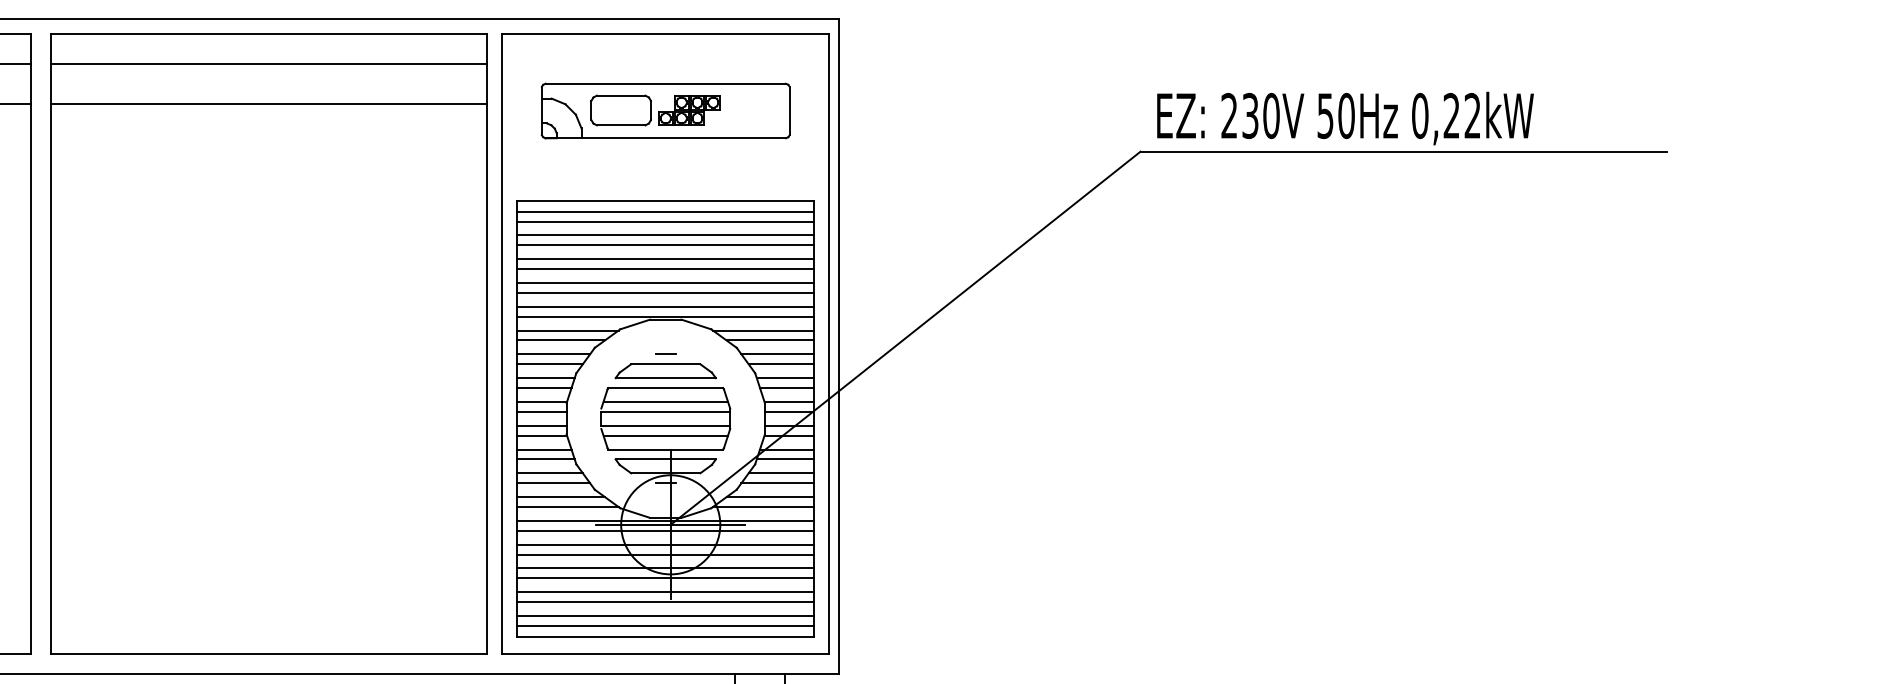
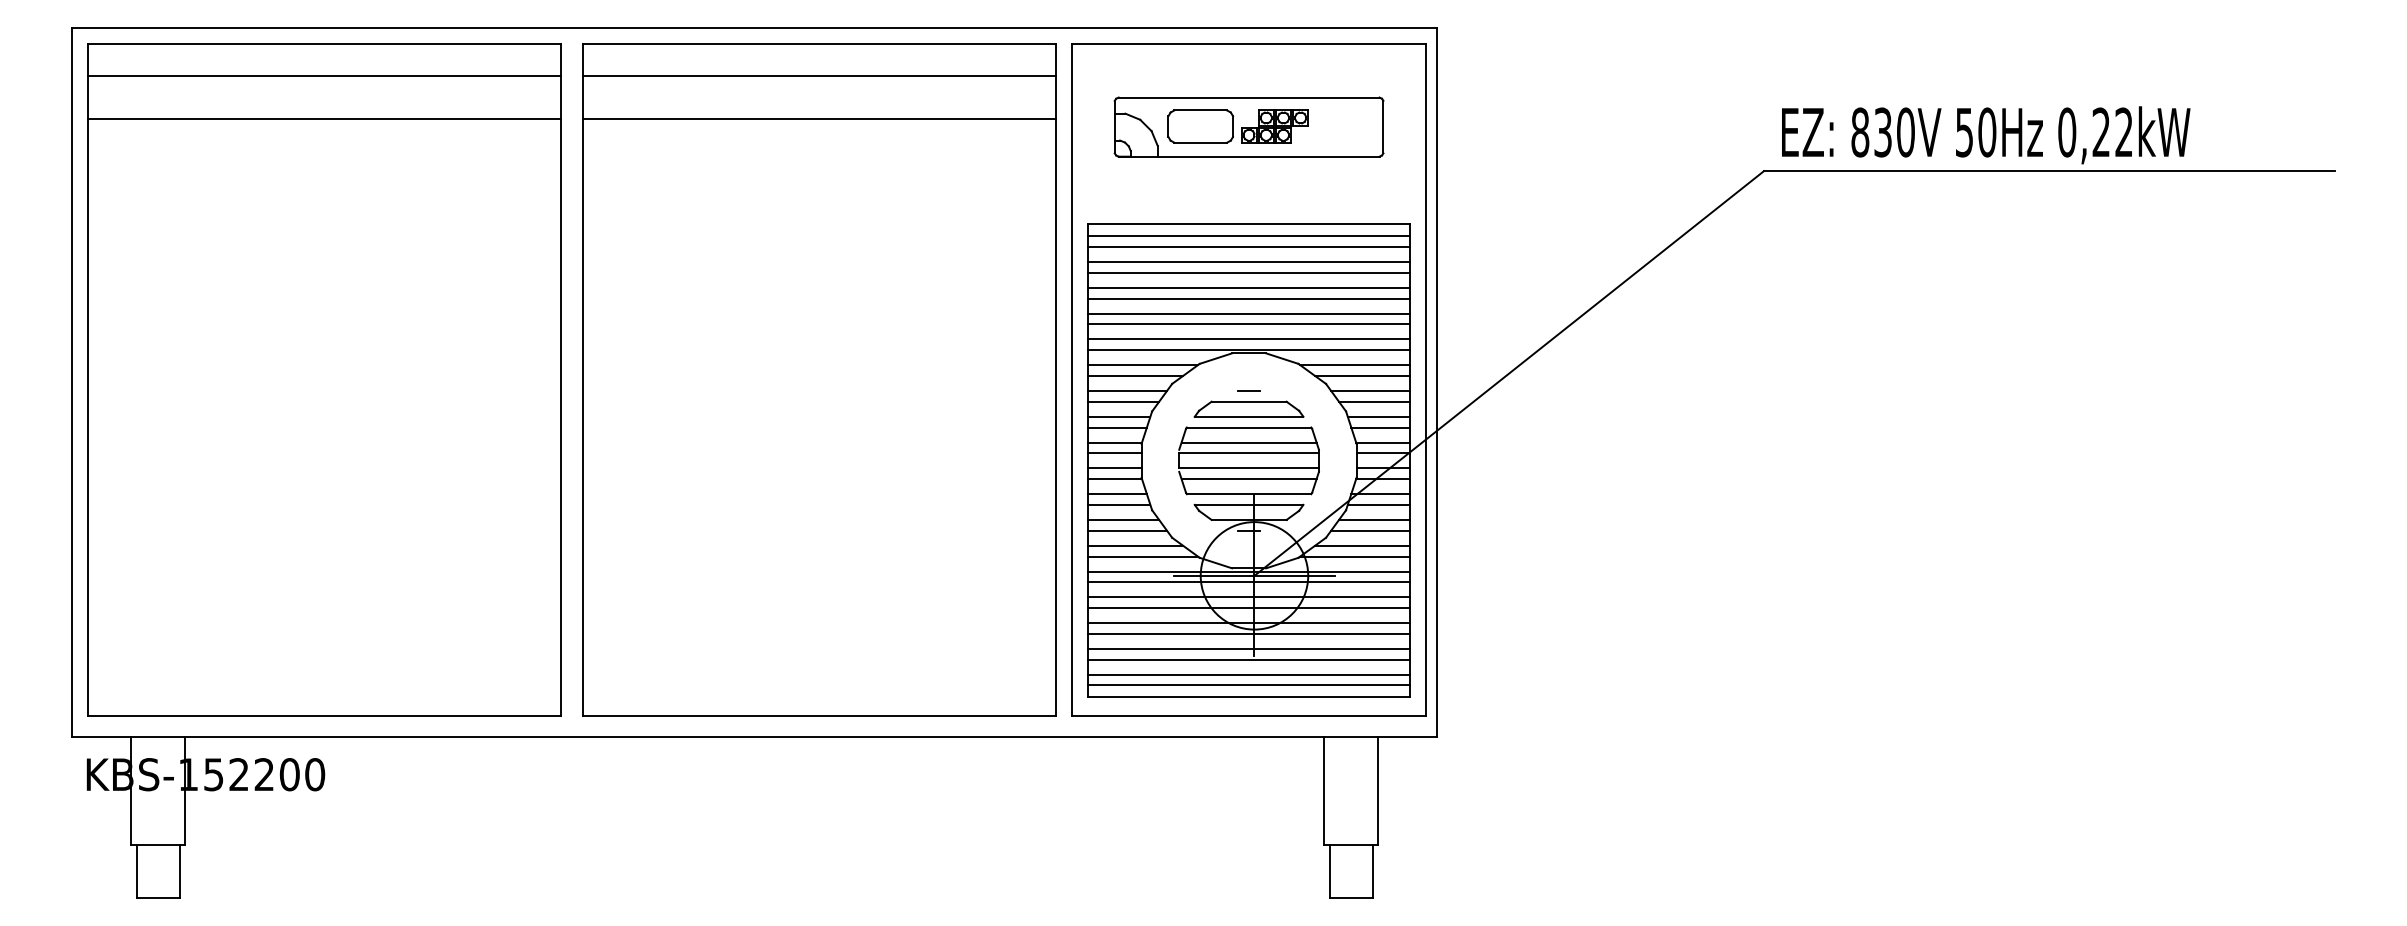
text: (1229, 115) -> (1860, 132), 230V -> 830V

